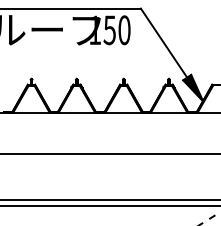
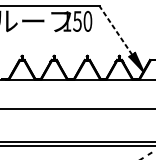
line: (164, 43) -> (116, 30), solid -> dashed

